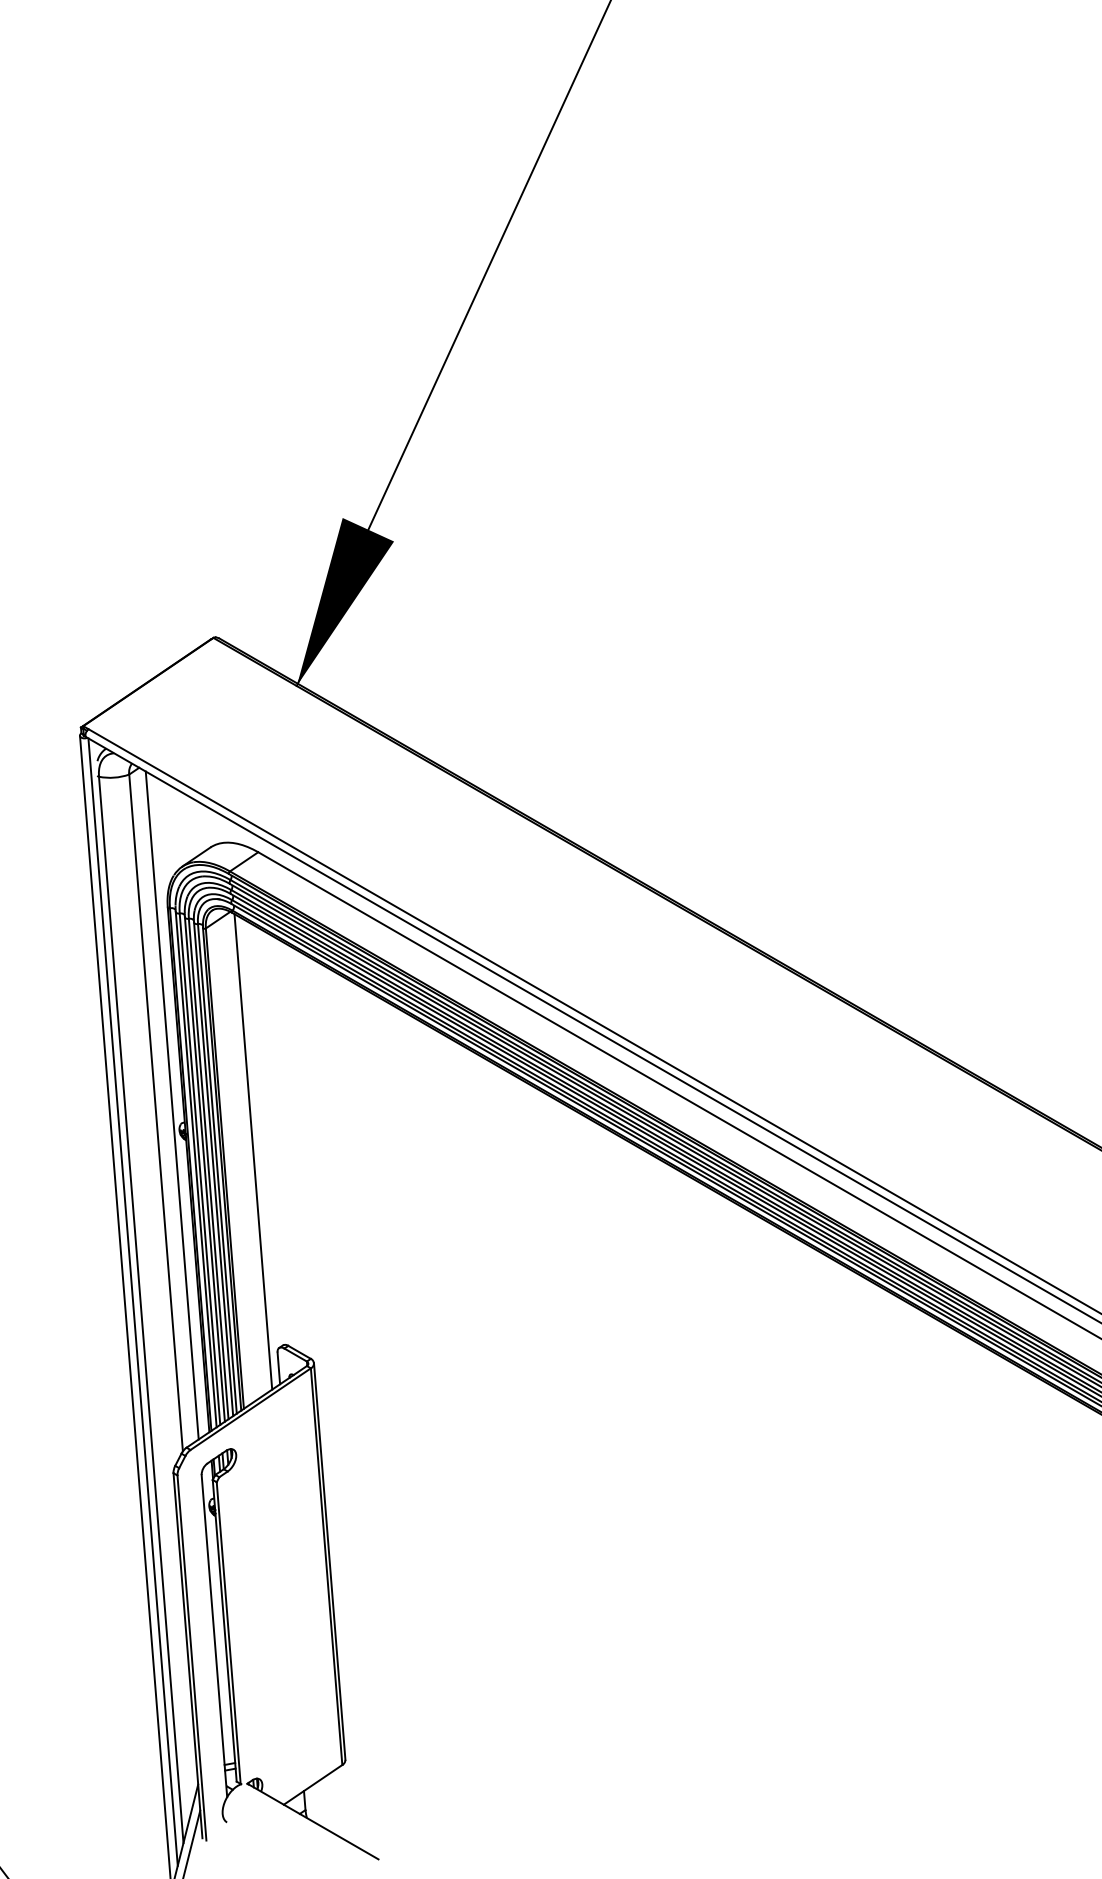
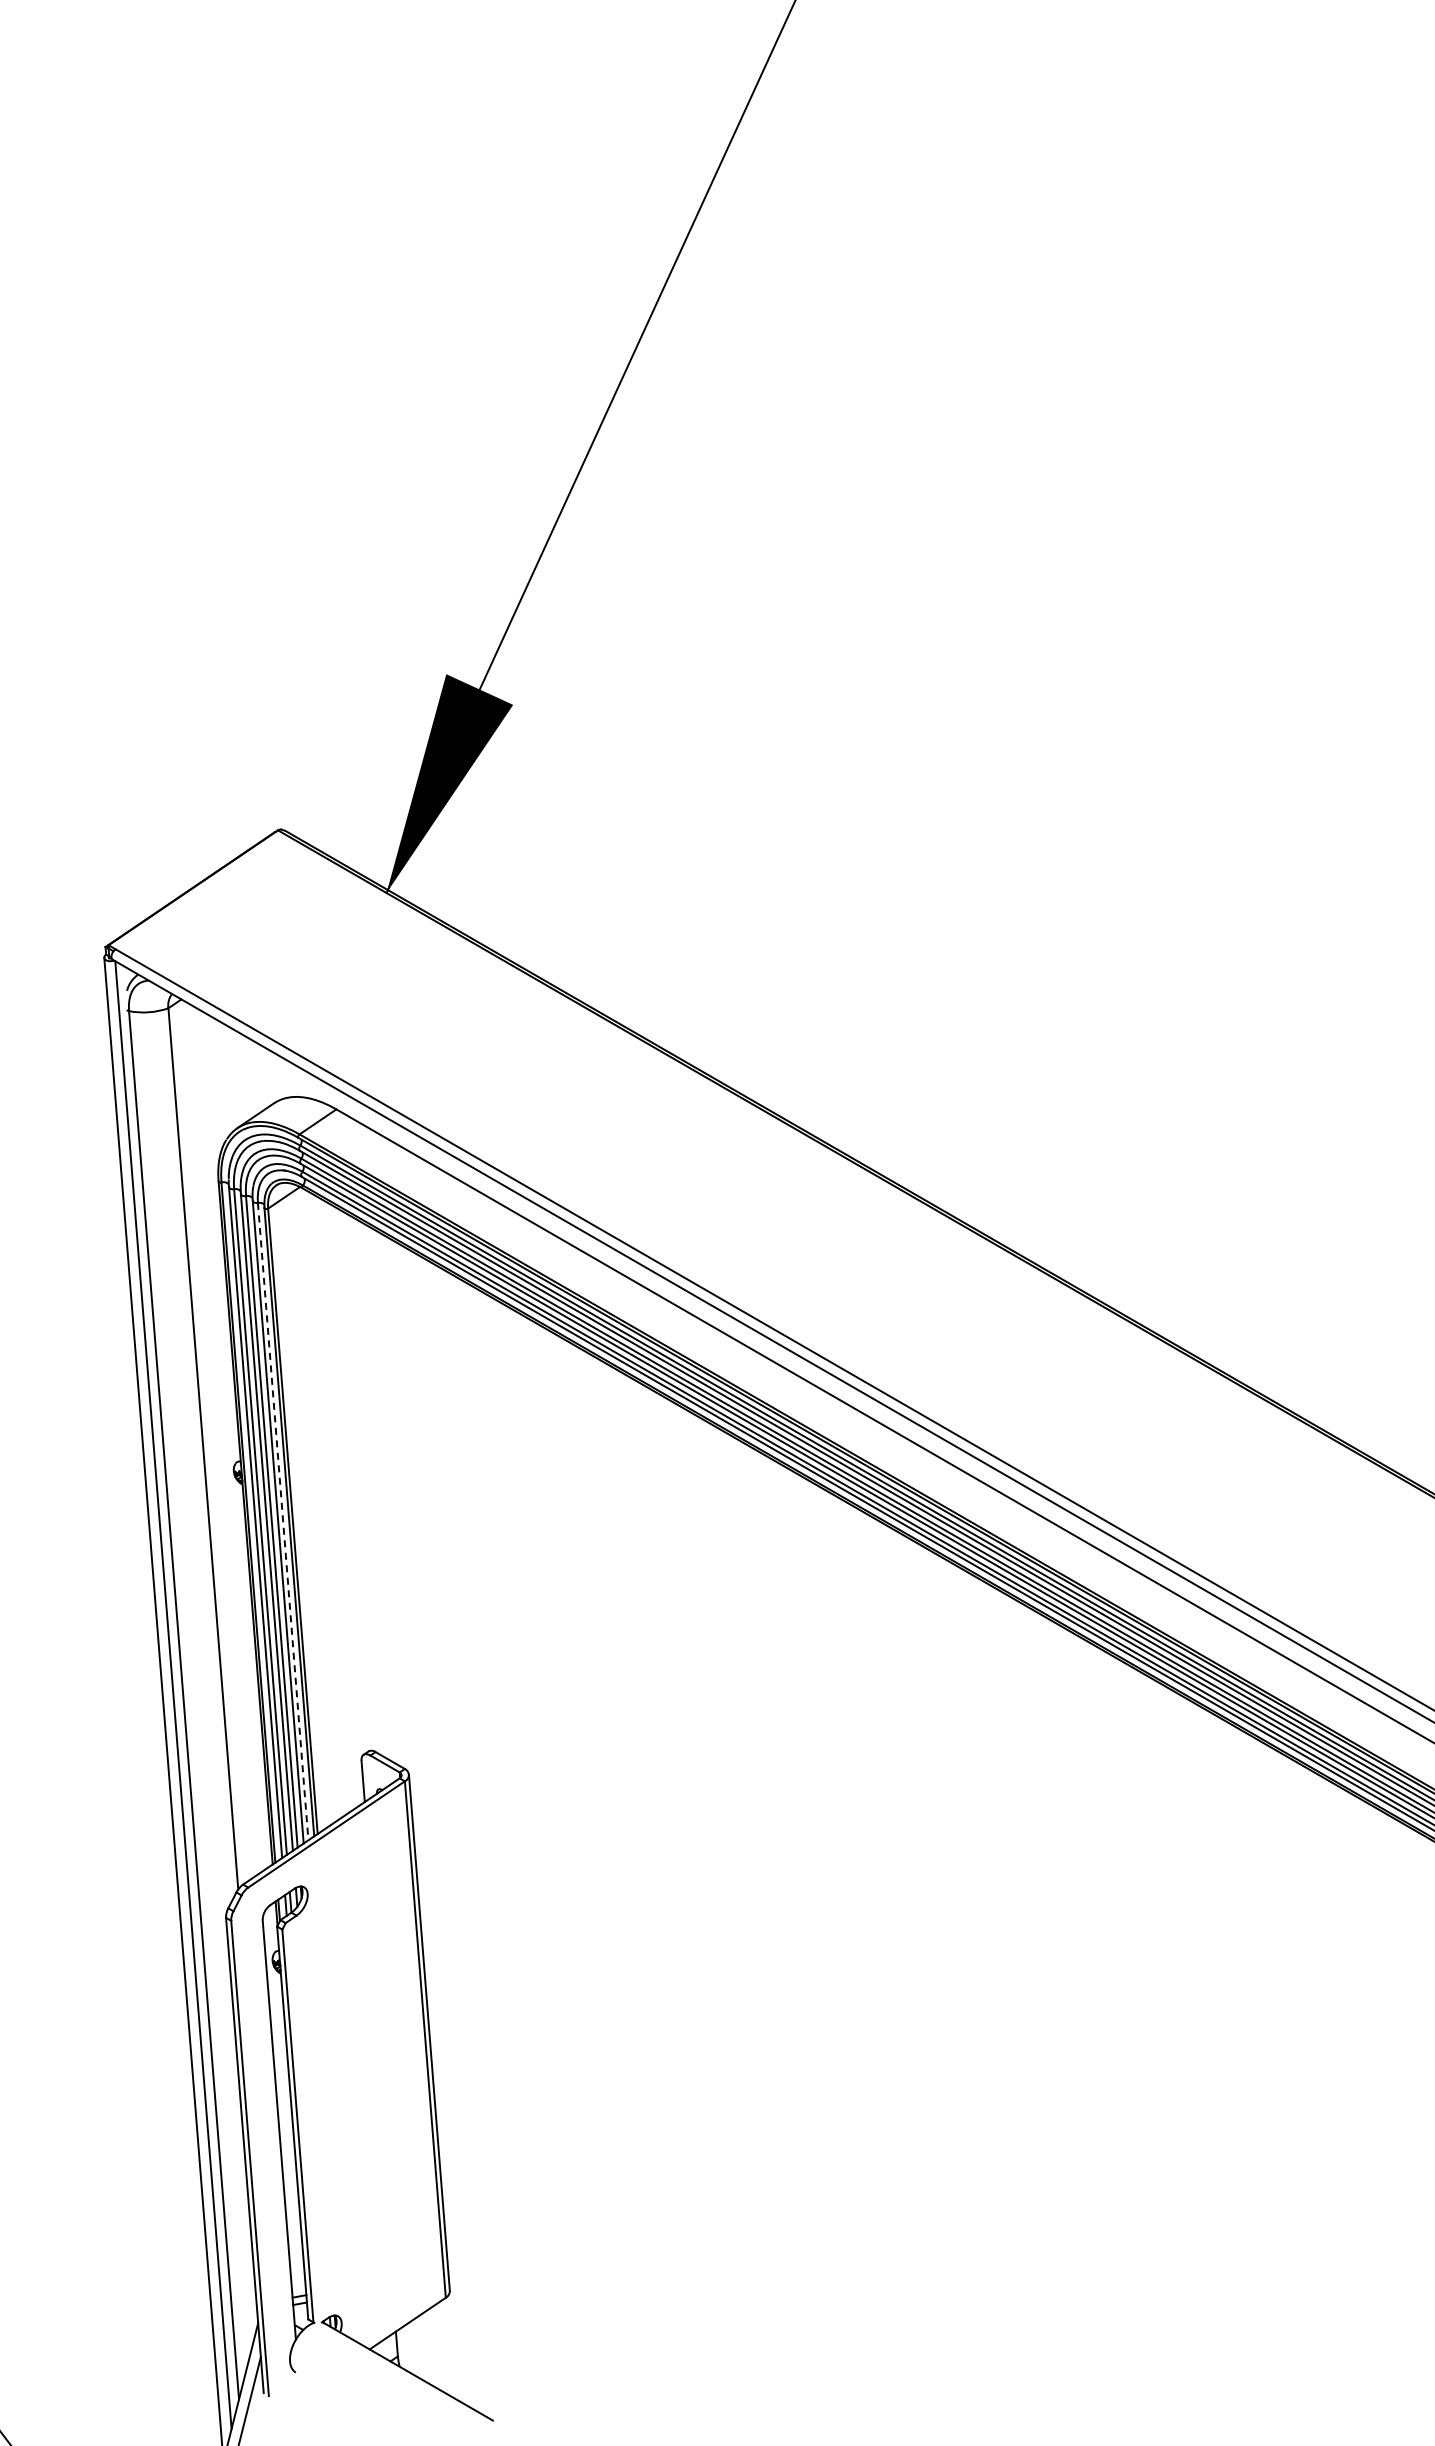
line: (171, 1105) -> (223, 1438), removed
line: (252, 1151) -> (329, 1499), removed
line: (217, 1168) -> (283, 1521), solid -> dashed

